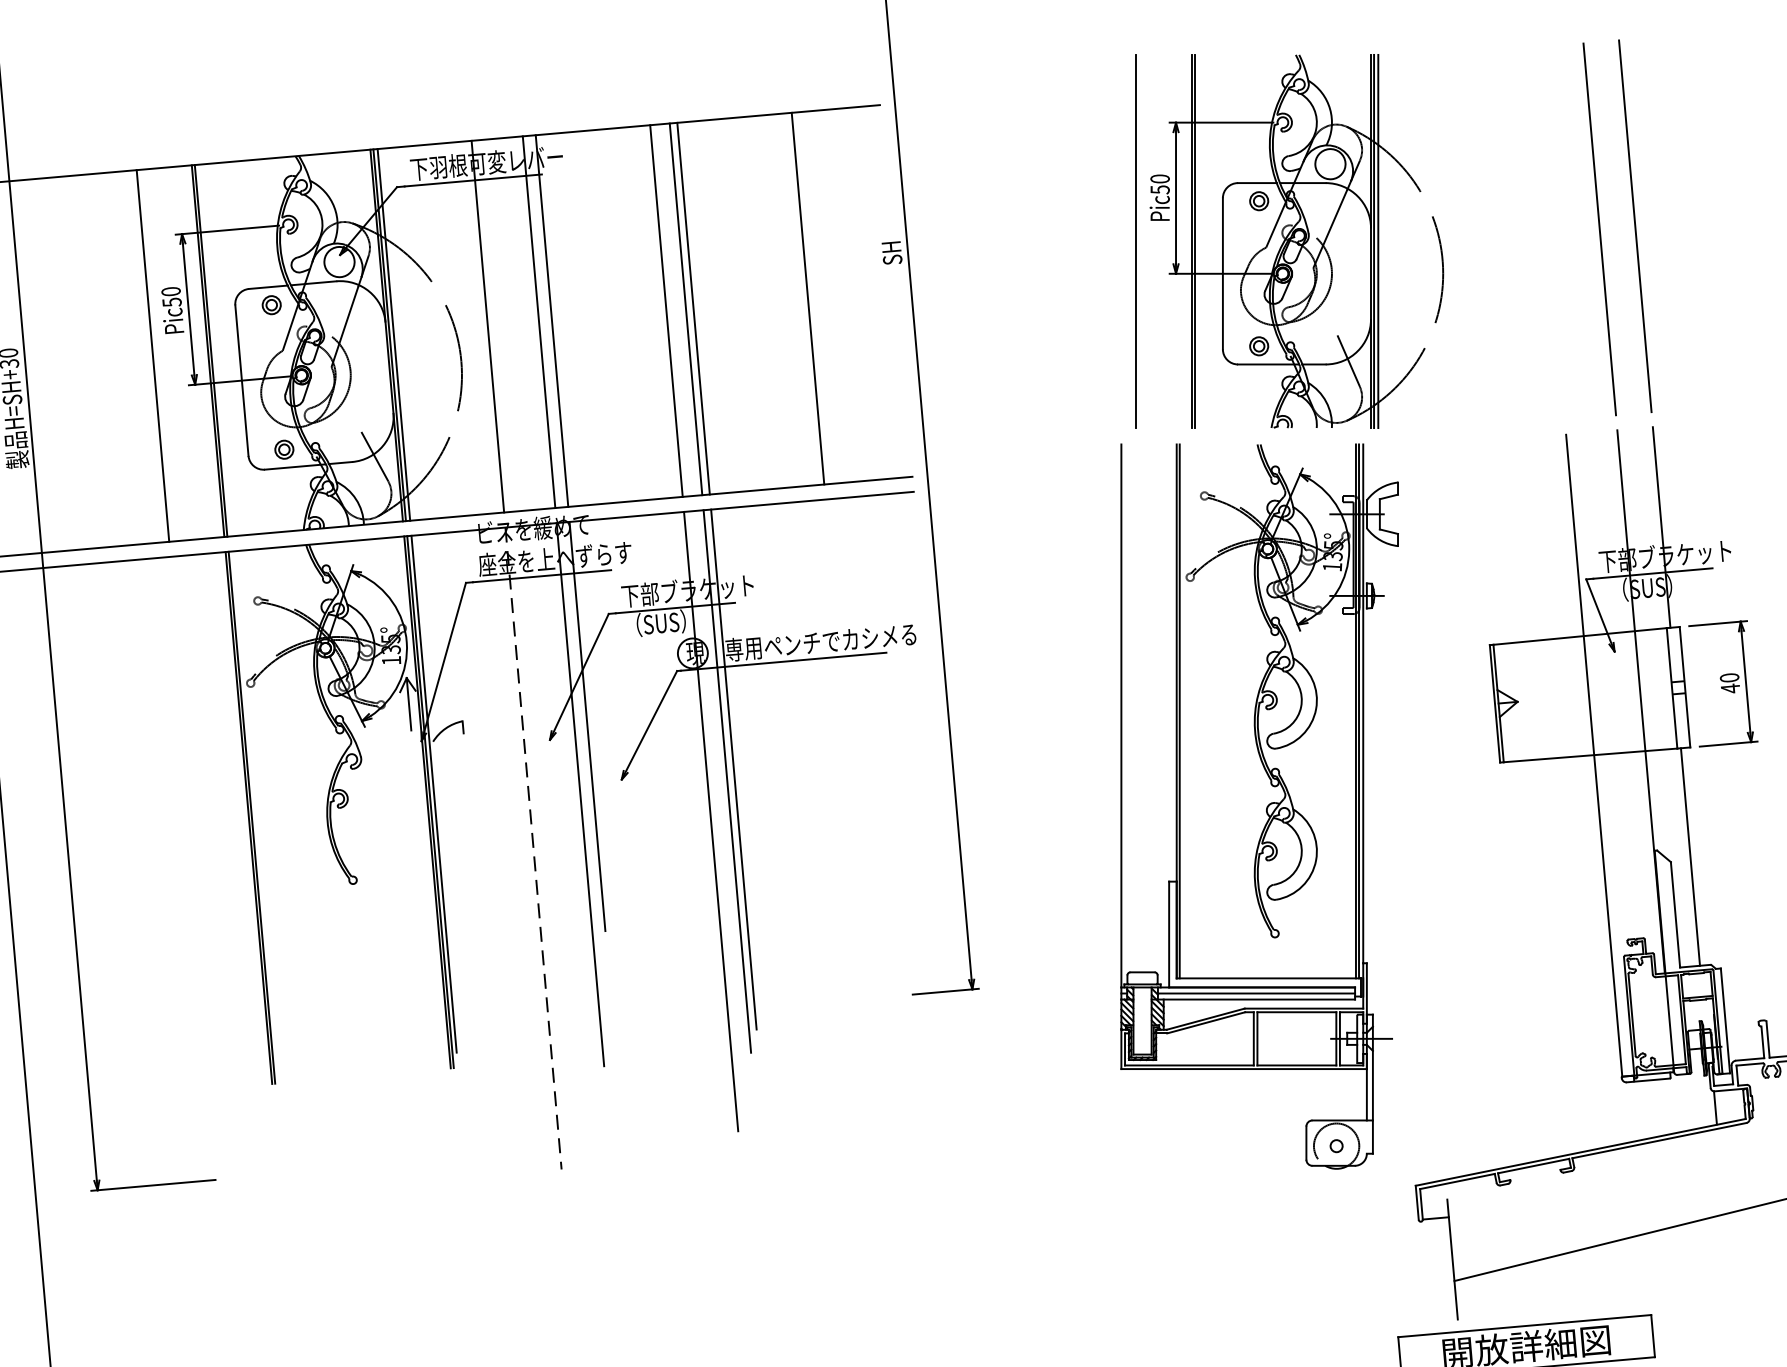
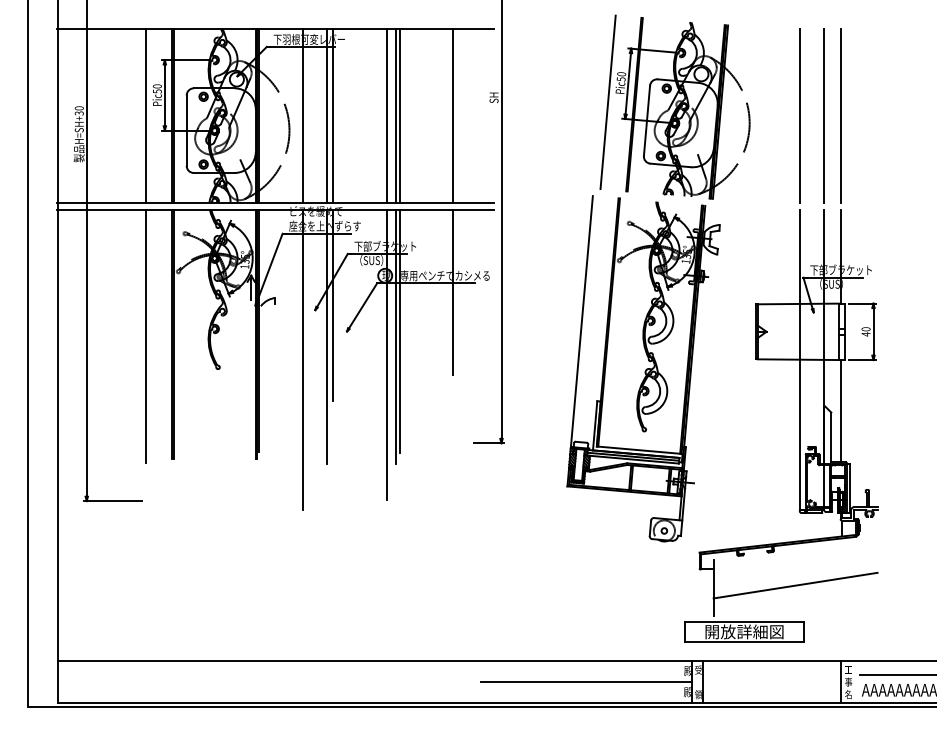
line: (1547, 233) -> (799, 115), added
line: (841, 674) -> (453, 291), added
line: (194, 827) -> (146, 336), added
line: (534, 849) -> (303, 360), dashed -> solid

